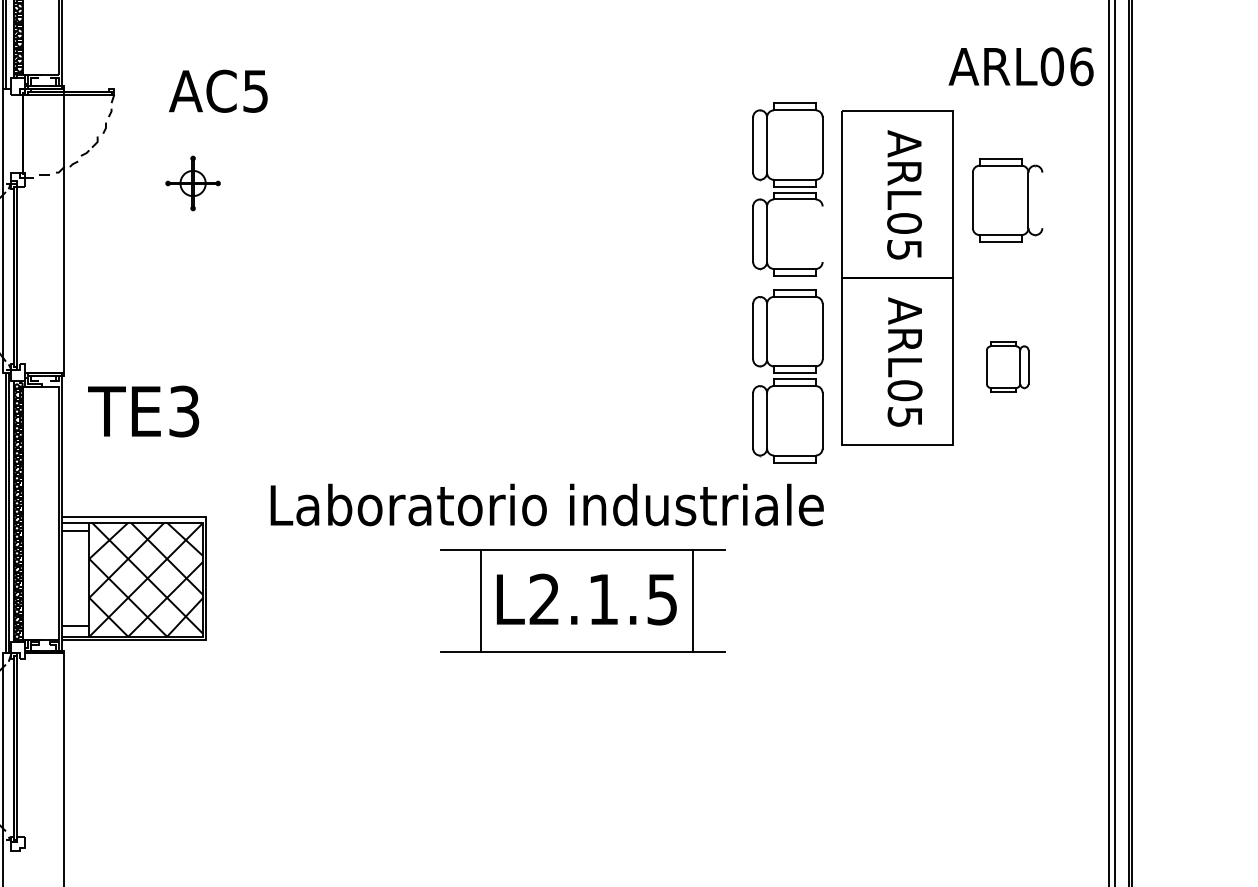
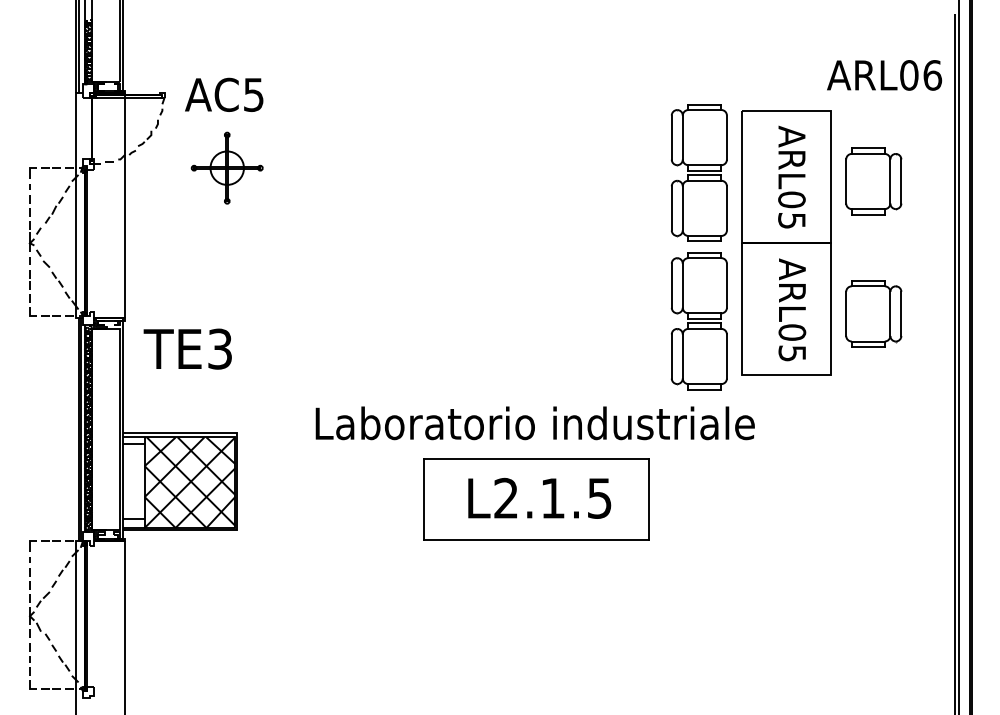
text: (218, 90) -> (224, 94), moved
part: (192, 182) -> (226, 167), size x1.67
line: (1042, 200) -> (901, 181), added
line: (822, 234) -> (726, 208), added
part: (1007, 366) -> (873, 313), size x1.67
text: (546, 505) -> (534, 423), moved
line: (480, 600) -> (423, 499), moved
line: (693, 600) -> (649, 499), moved

